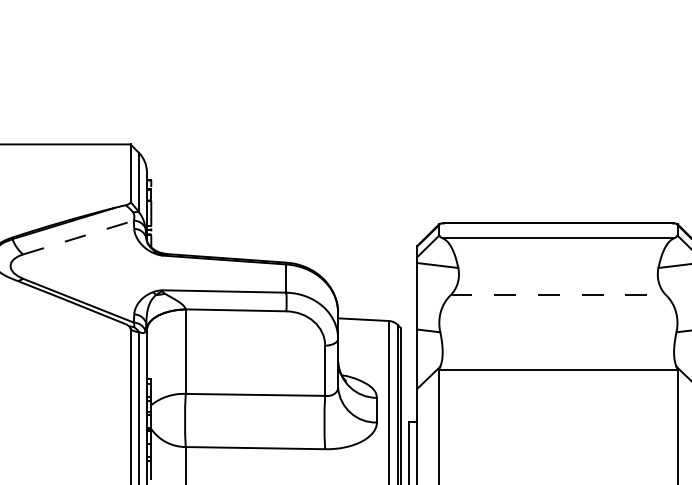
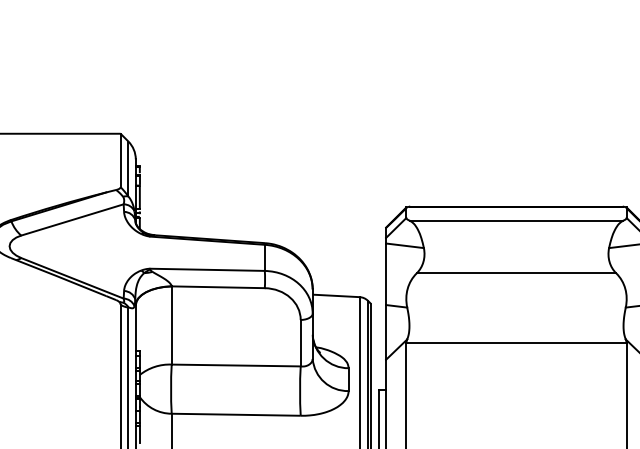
line: (78, 237) -> (72, 219), dashed -> solid
line: (558, 295) -> (516, 273), dashed -> solid

